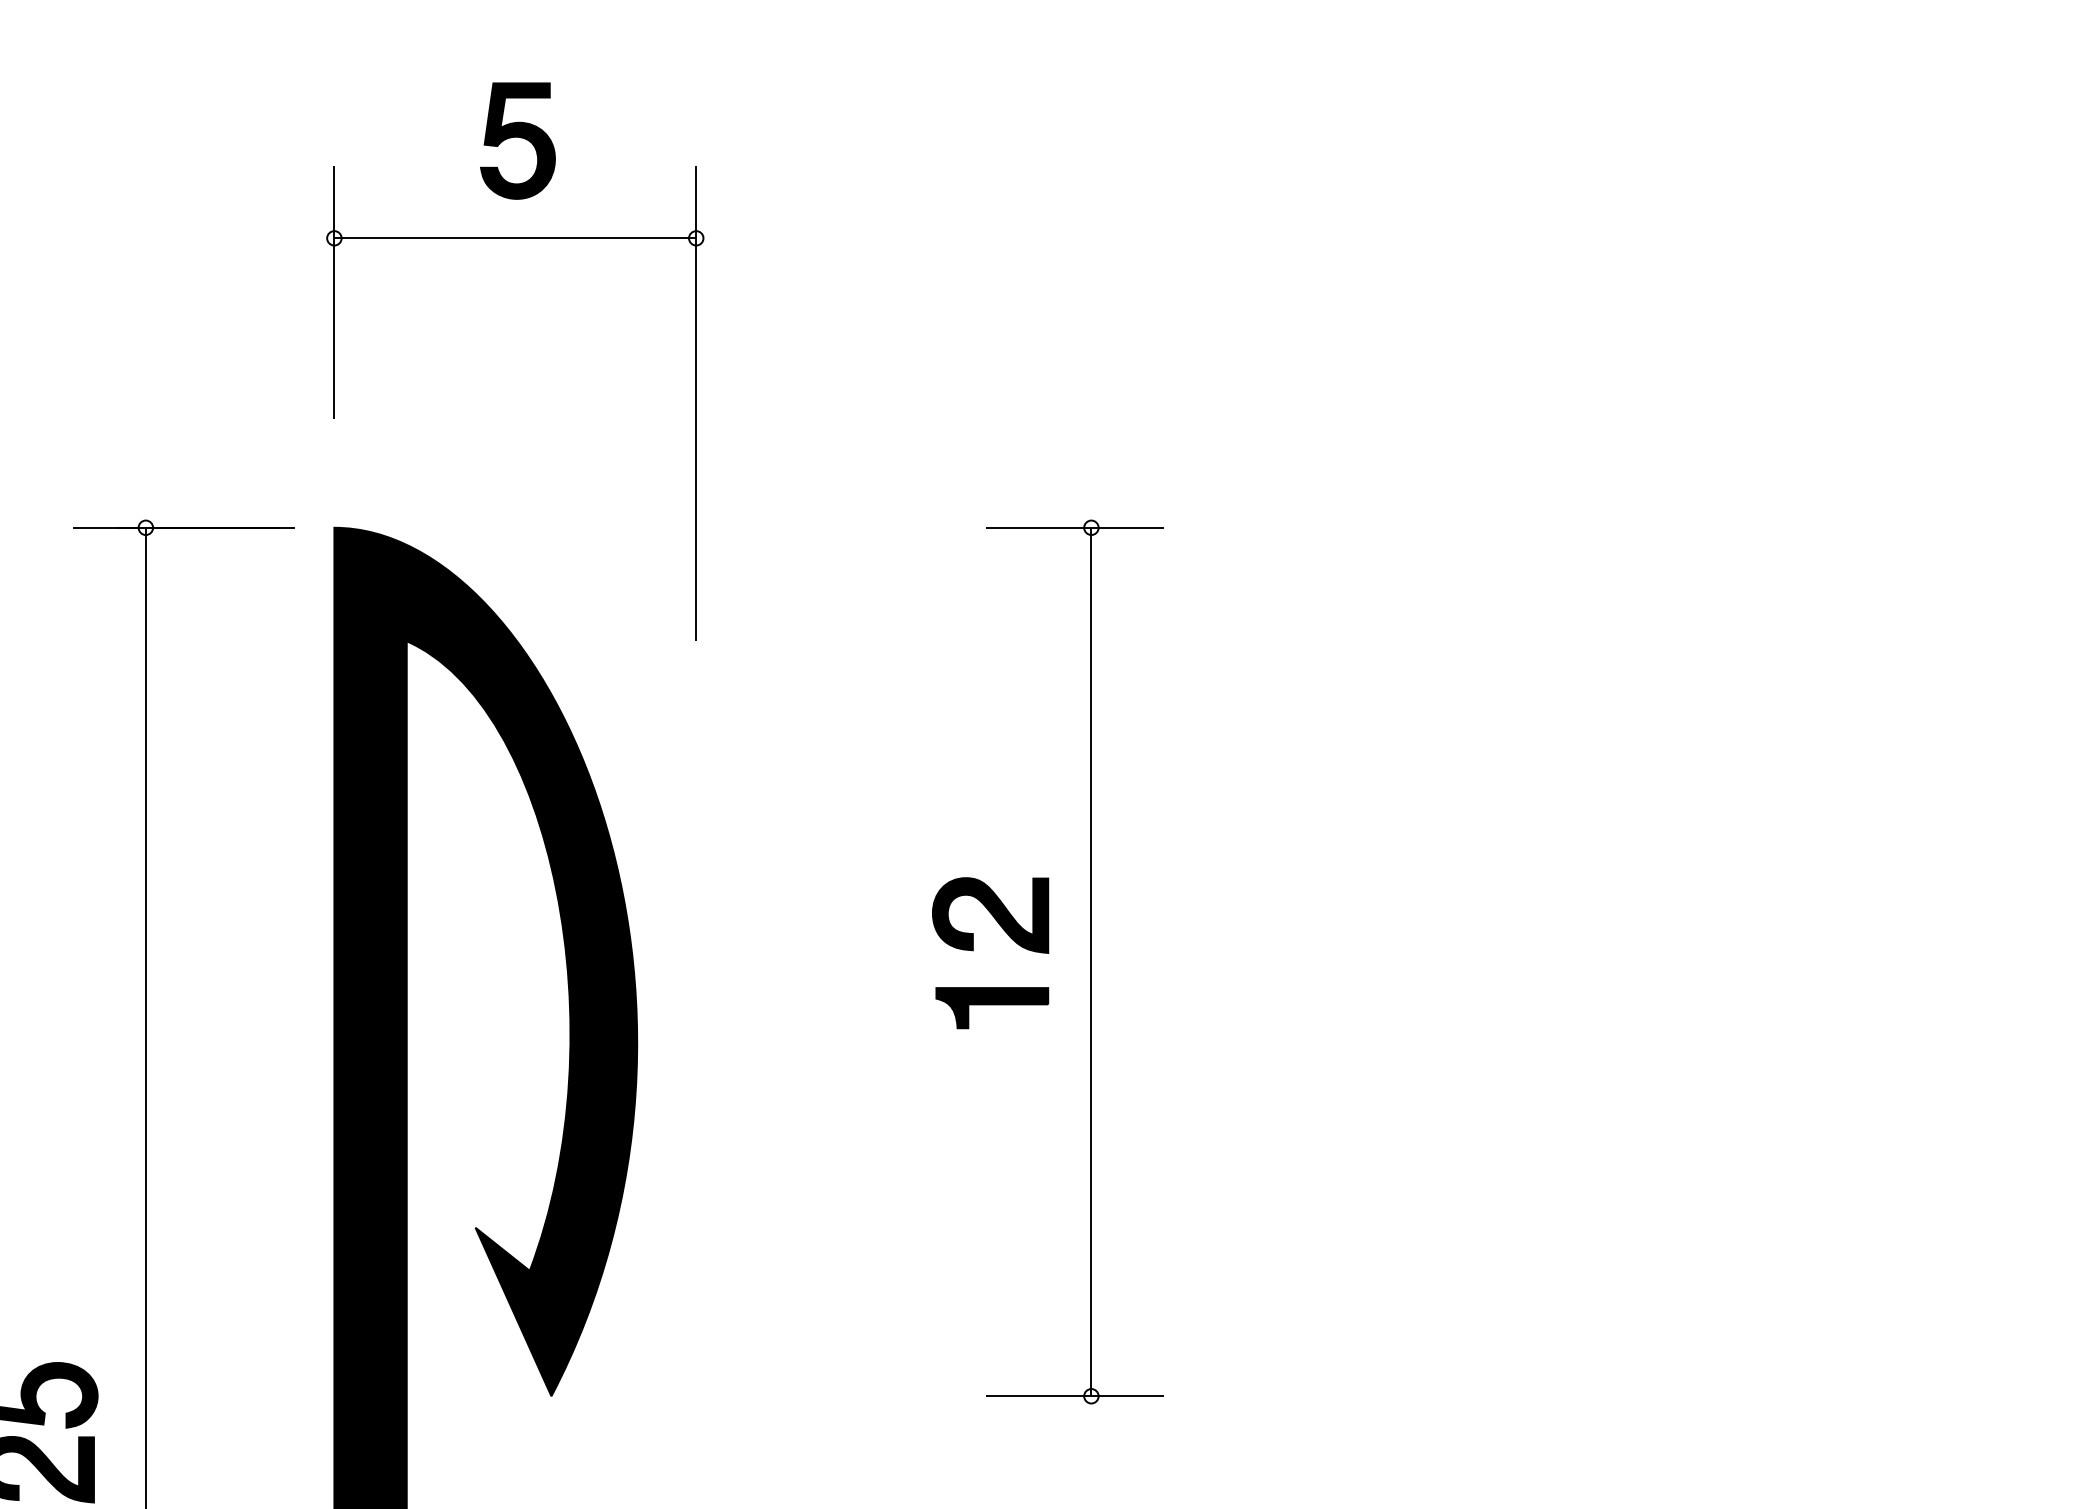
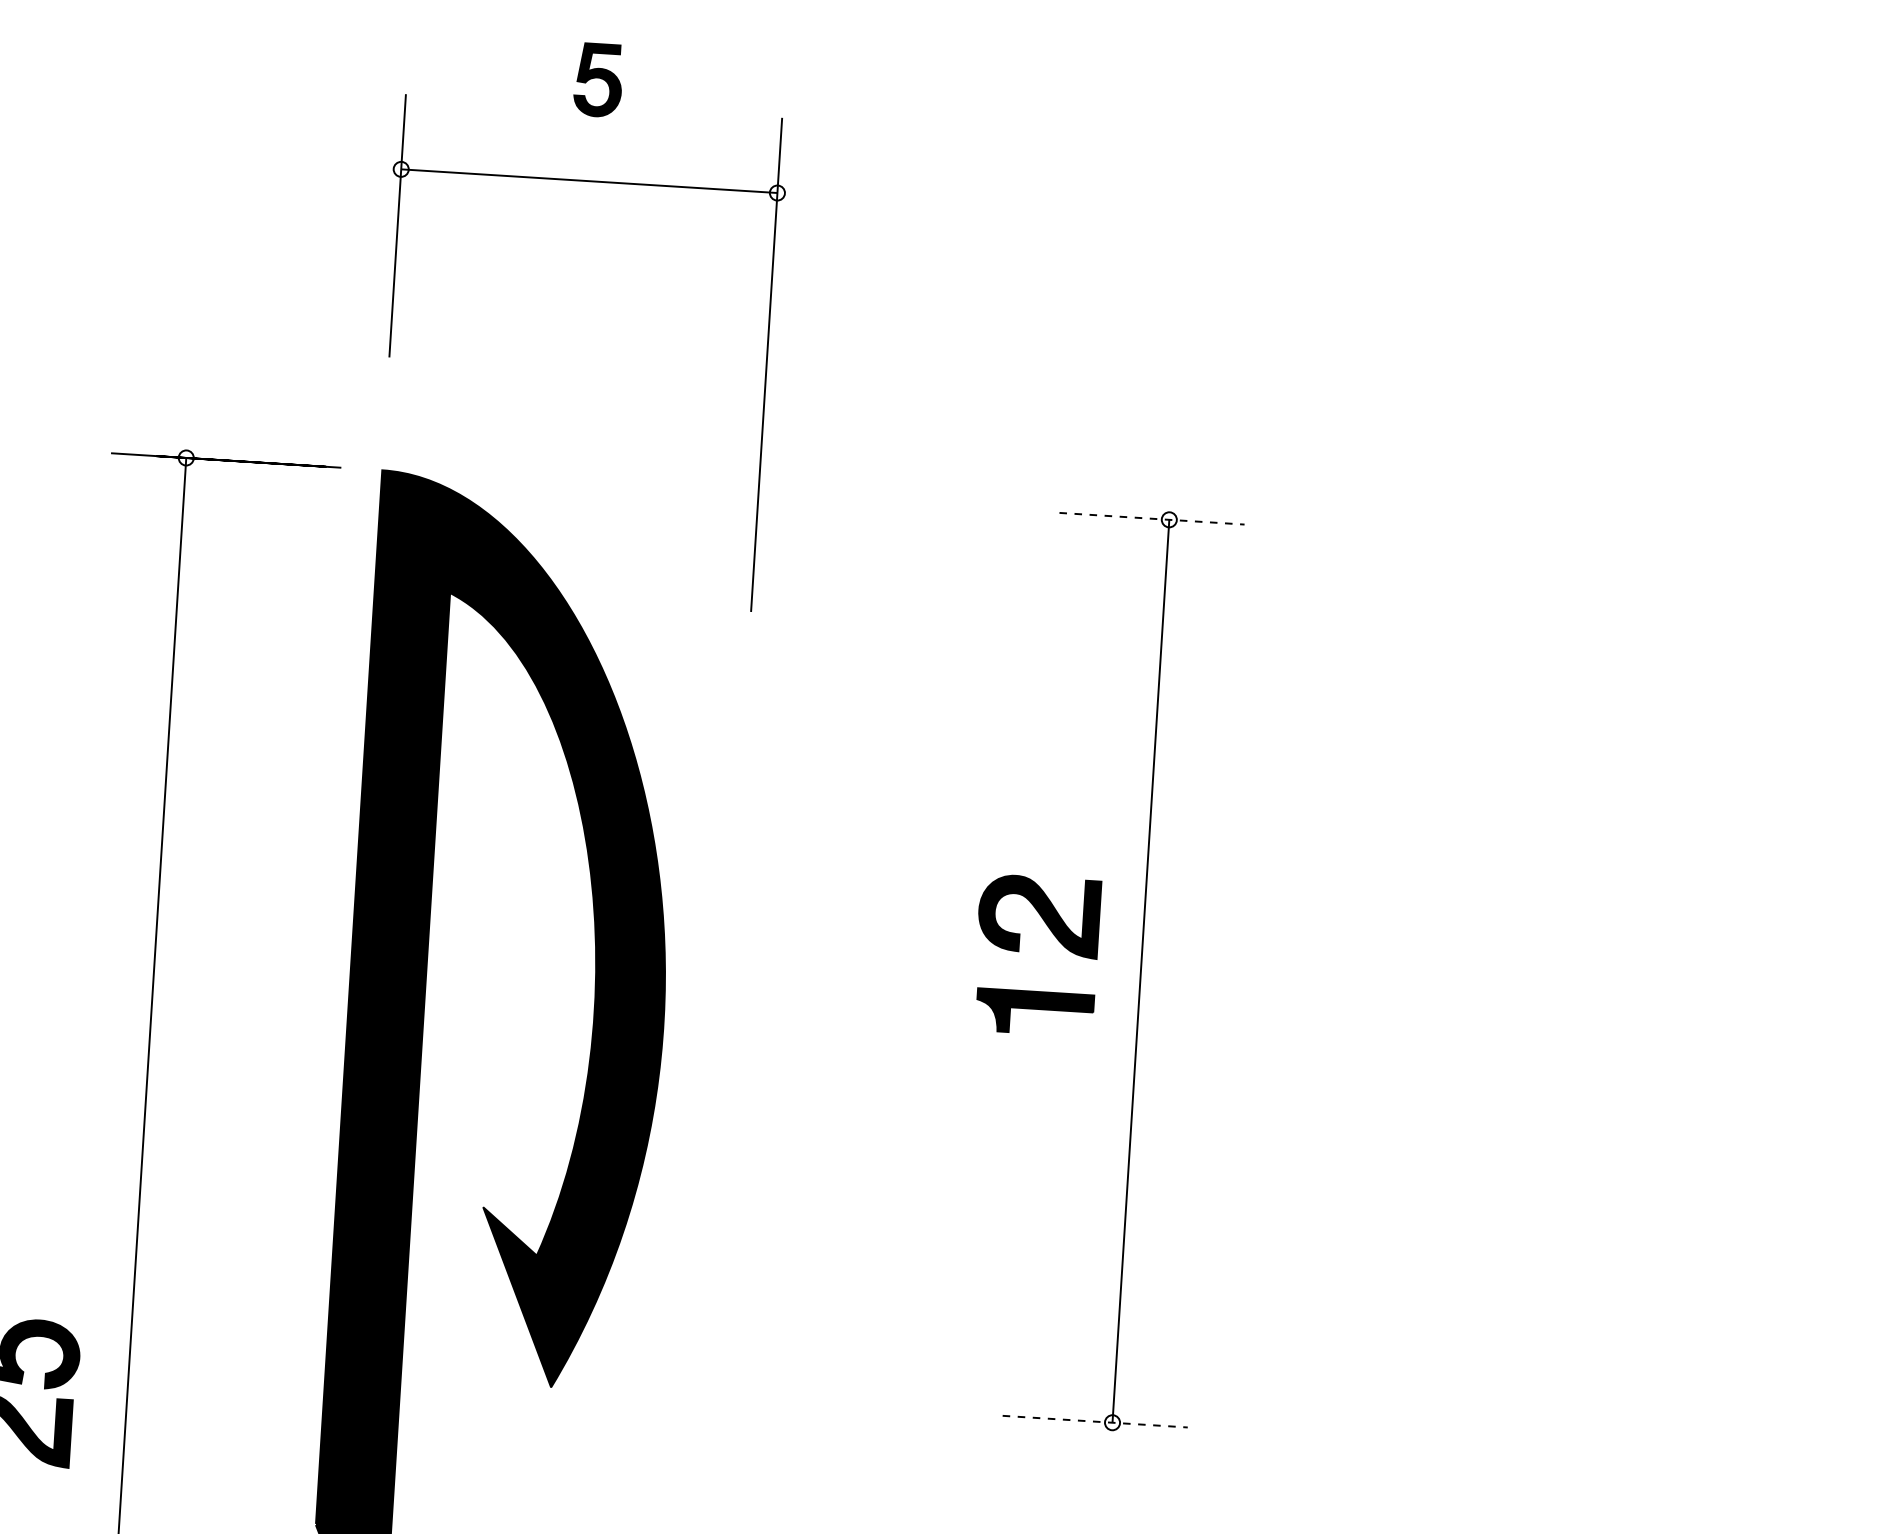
part: (517, 140) -> (597, 79), size x0.6
line: (1075, 527) -> (1152, 518), solid -> dashed
line: (1075, 1396) -> (1095, 1421), solid -> dashed

